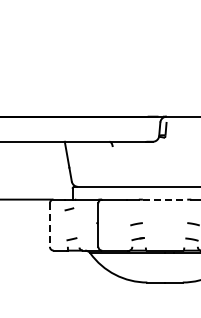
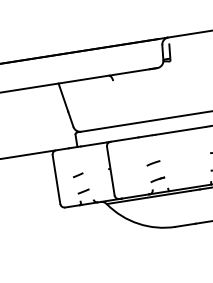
line: (165, 199) -> (181, 130), dashed -> solid
curve: (69, 209) -> (78, 175), moved
line: (49, 225) -> (56, 180), dashed -> solid

